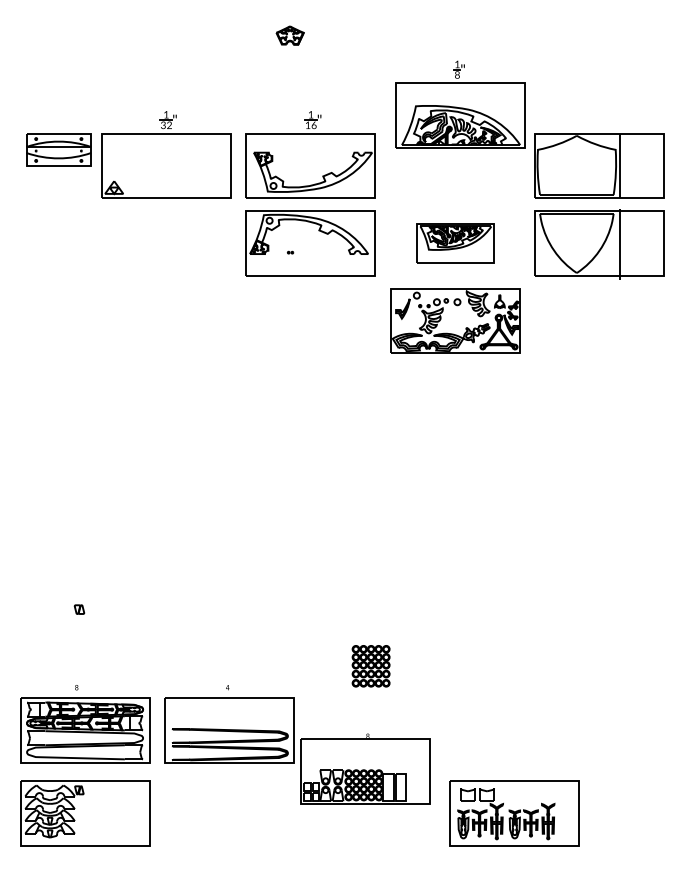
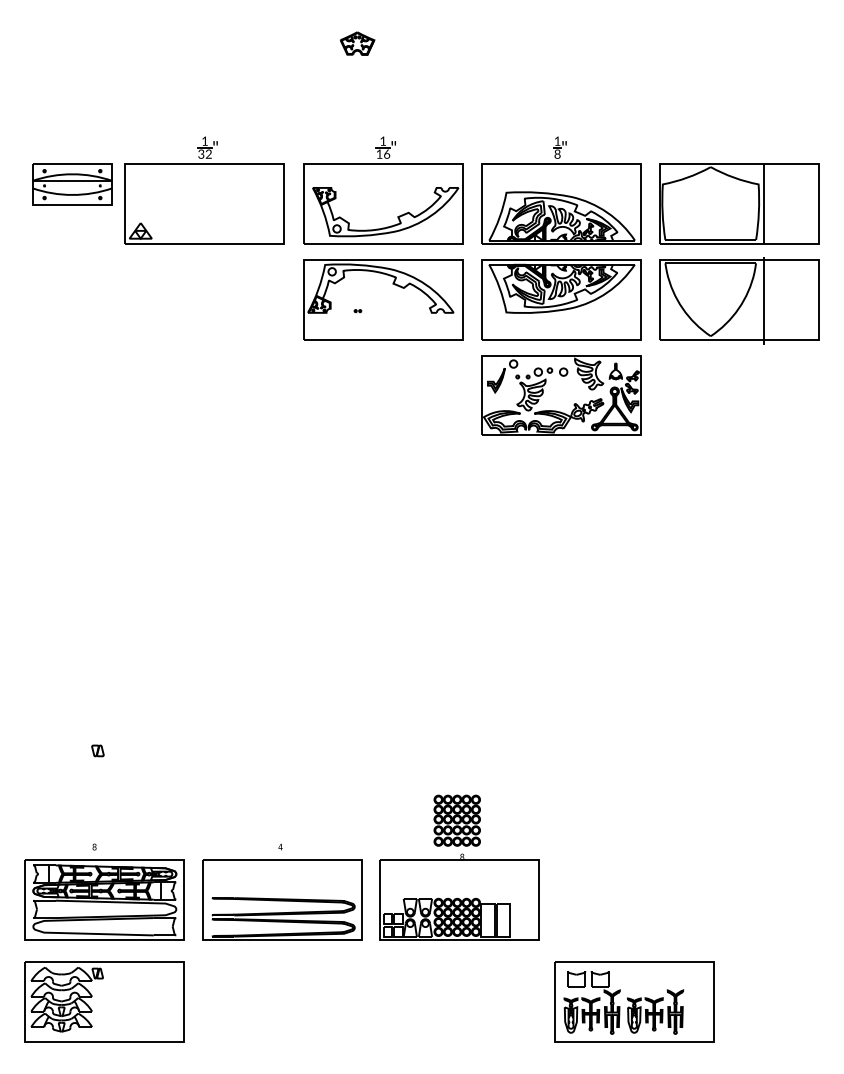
part: (460, 104) -> (561, 190), moved
part: (455, 243) -> (561, 299), size x1.67
part: (365, 768) -> (459, 896), moved

